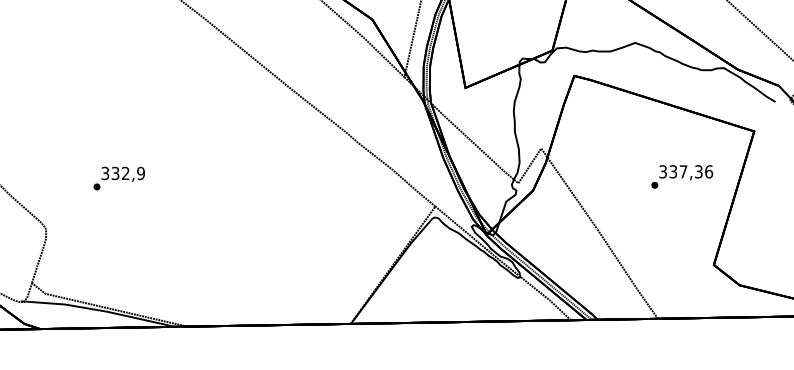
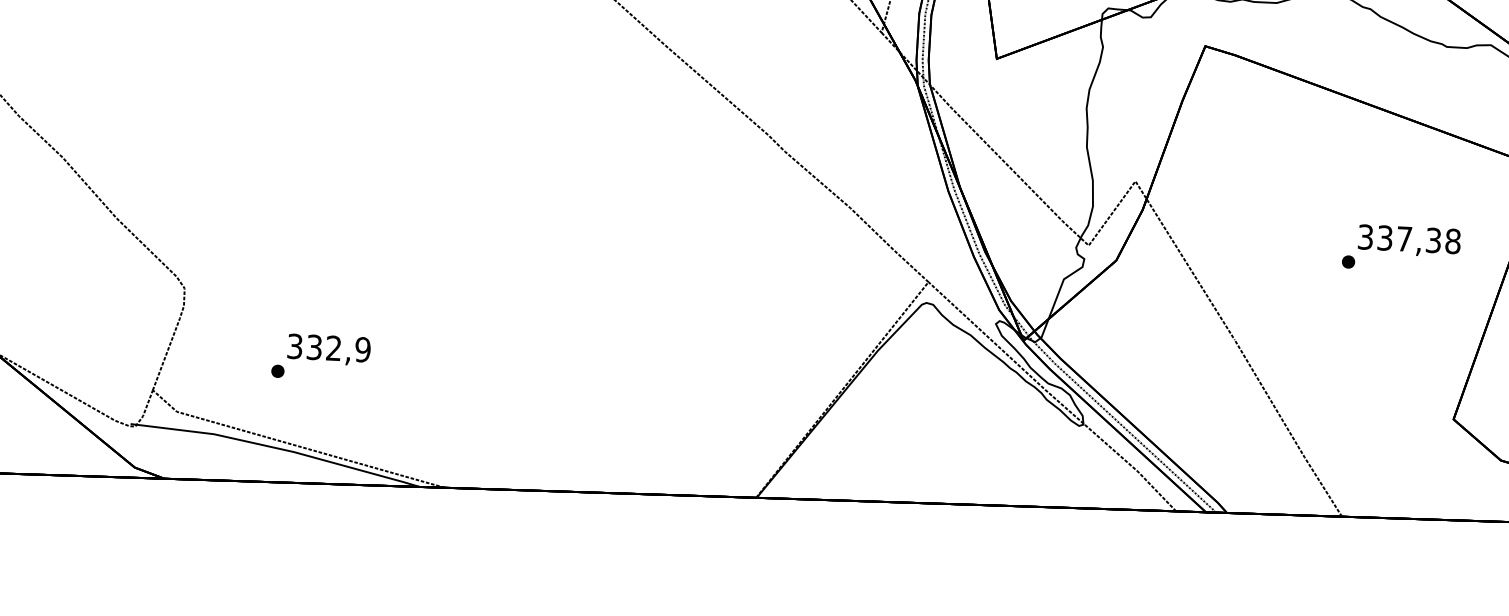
text: (709, 171) -> (1453, 240), 337,36 -> 337,38
text: (118, 178) -> (319, 357), moved

